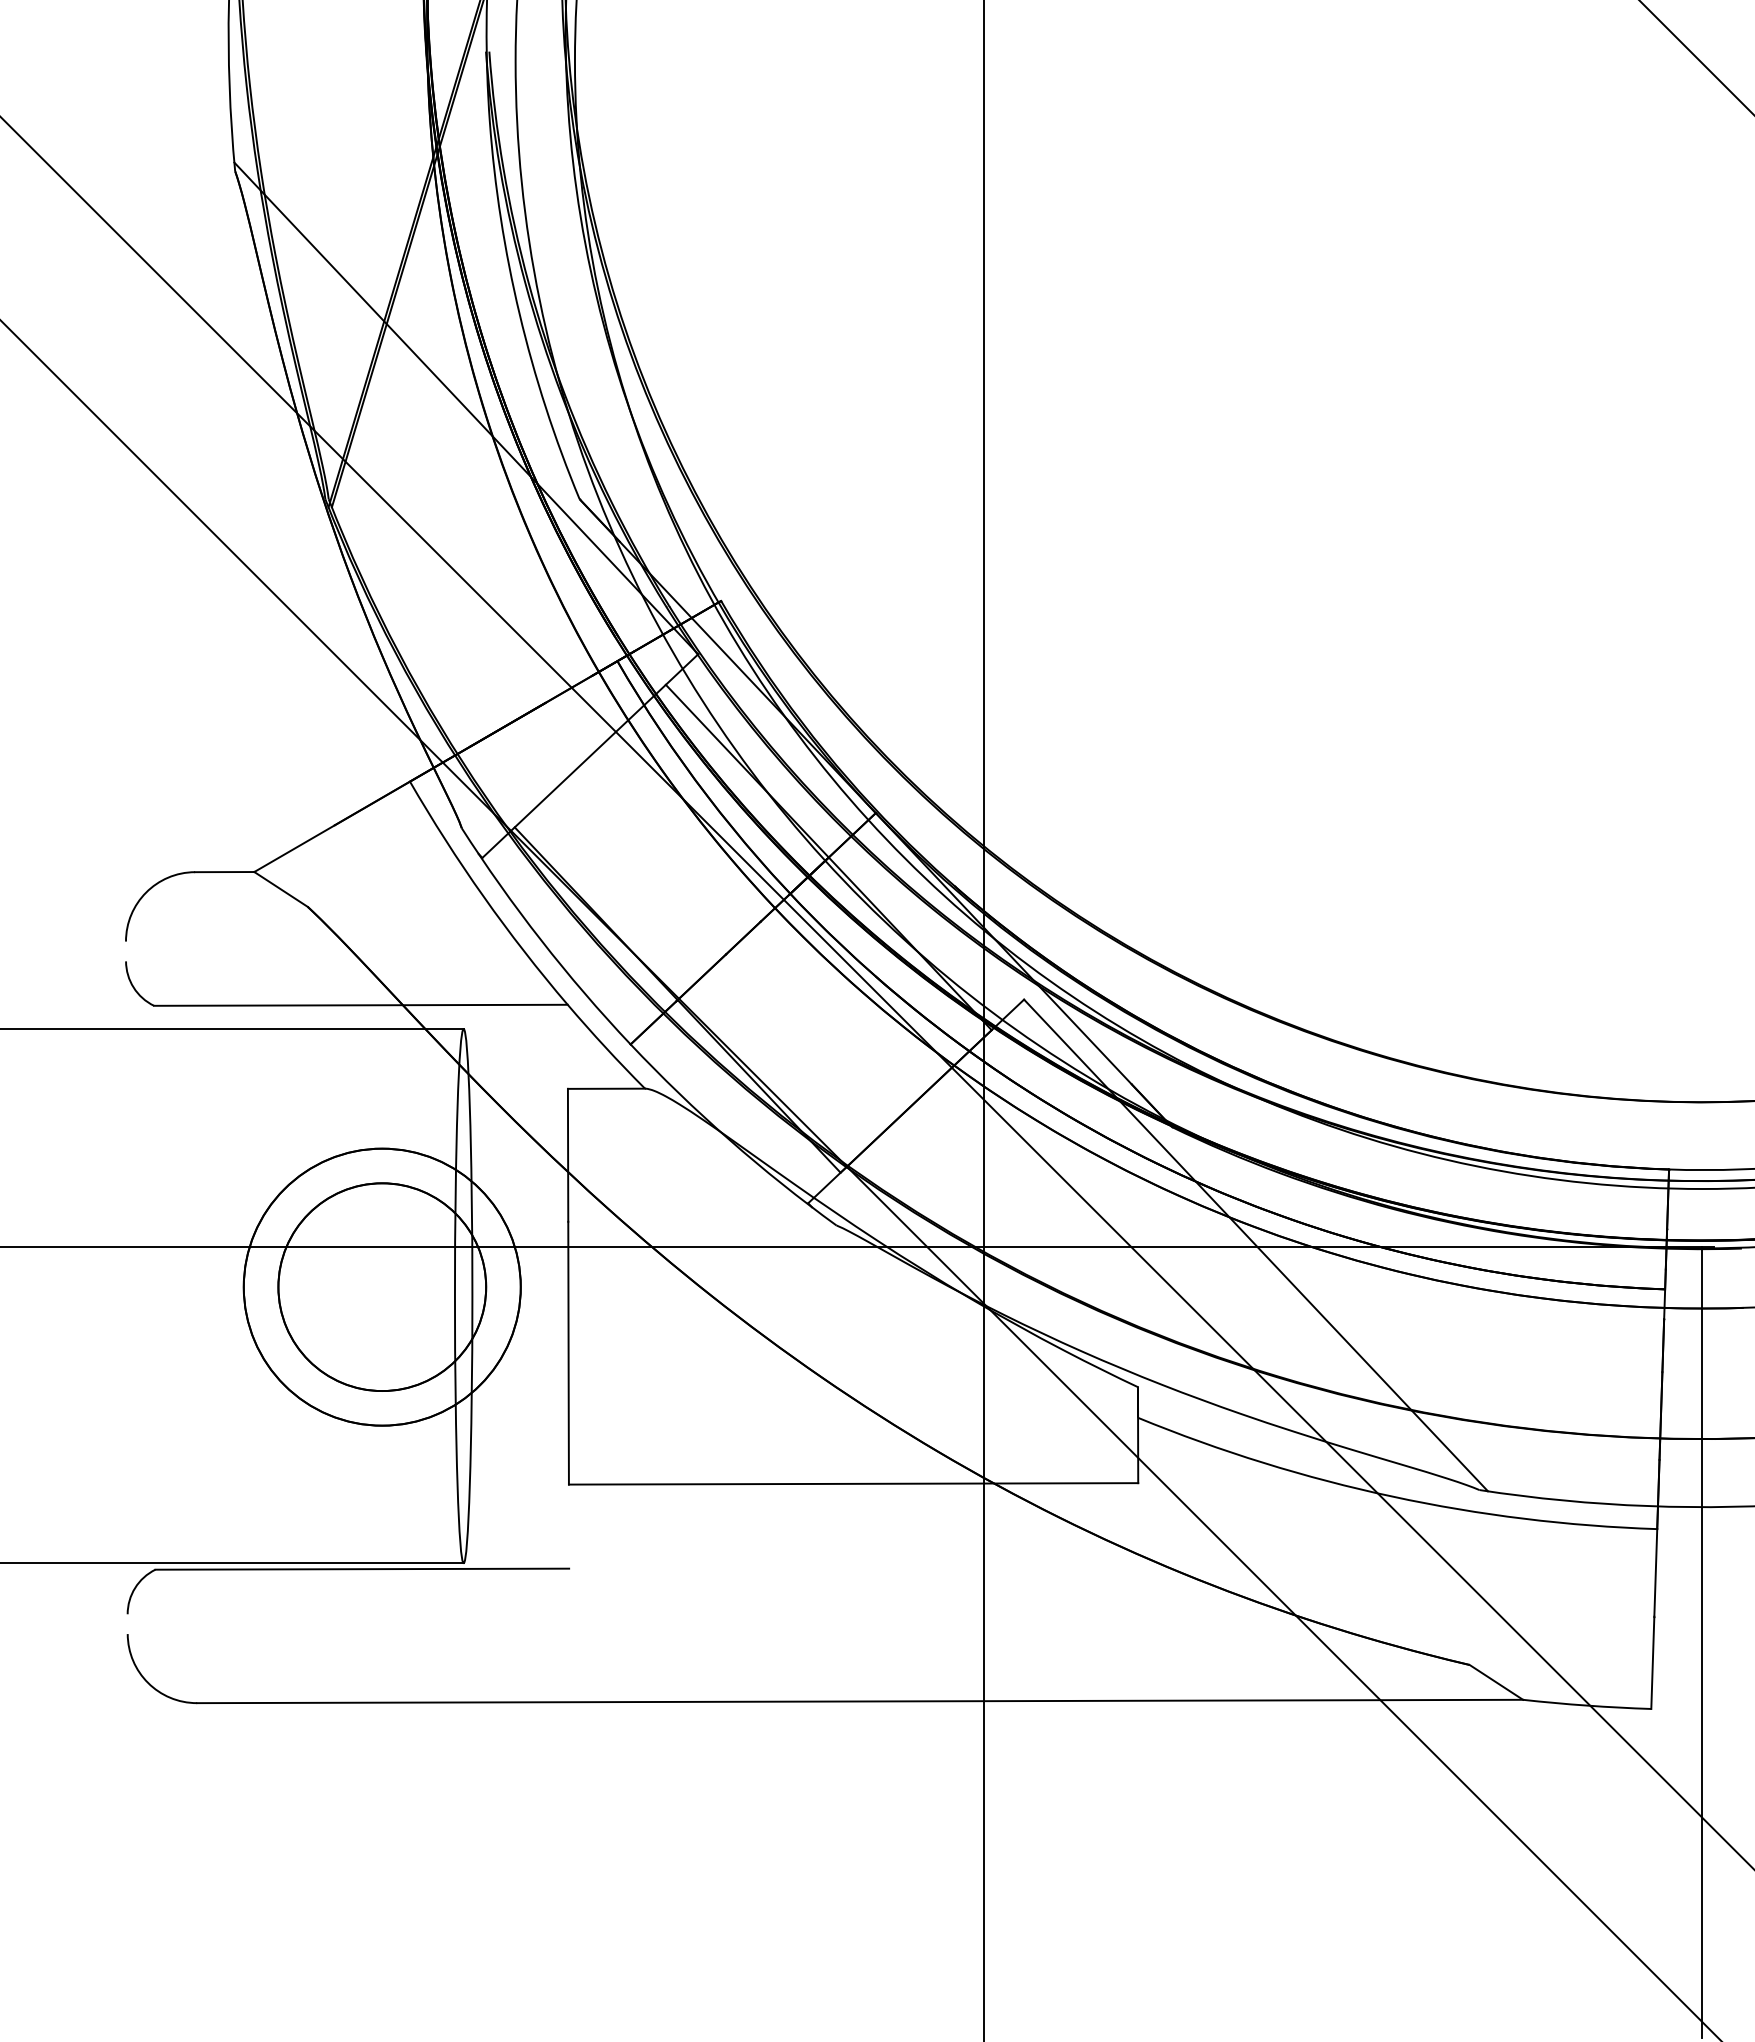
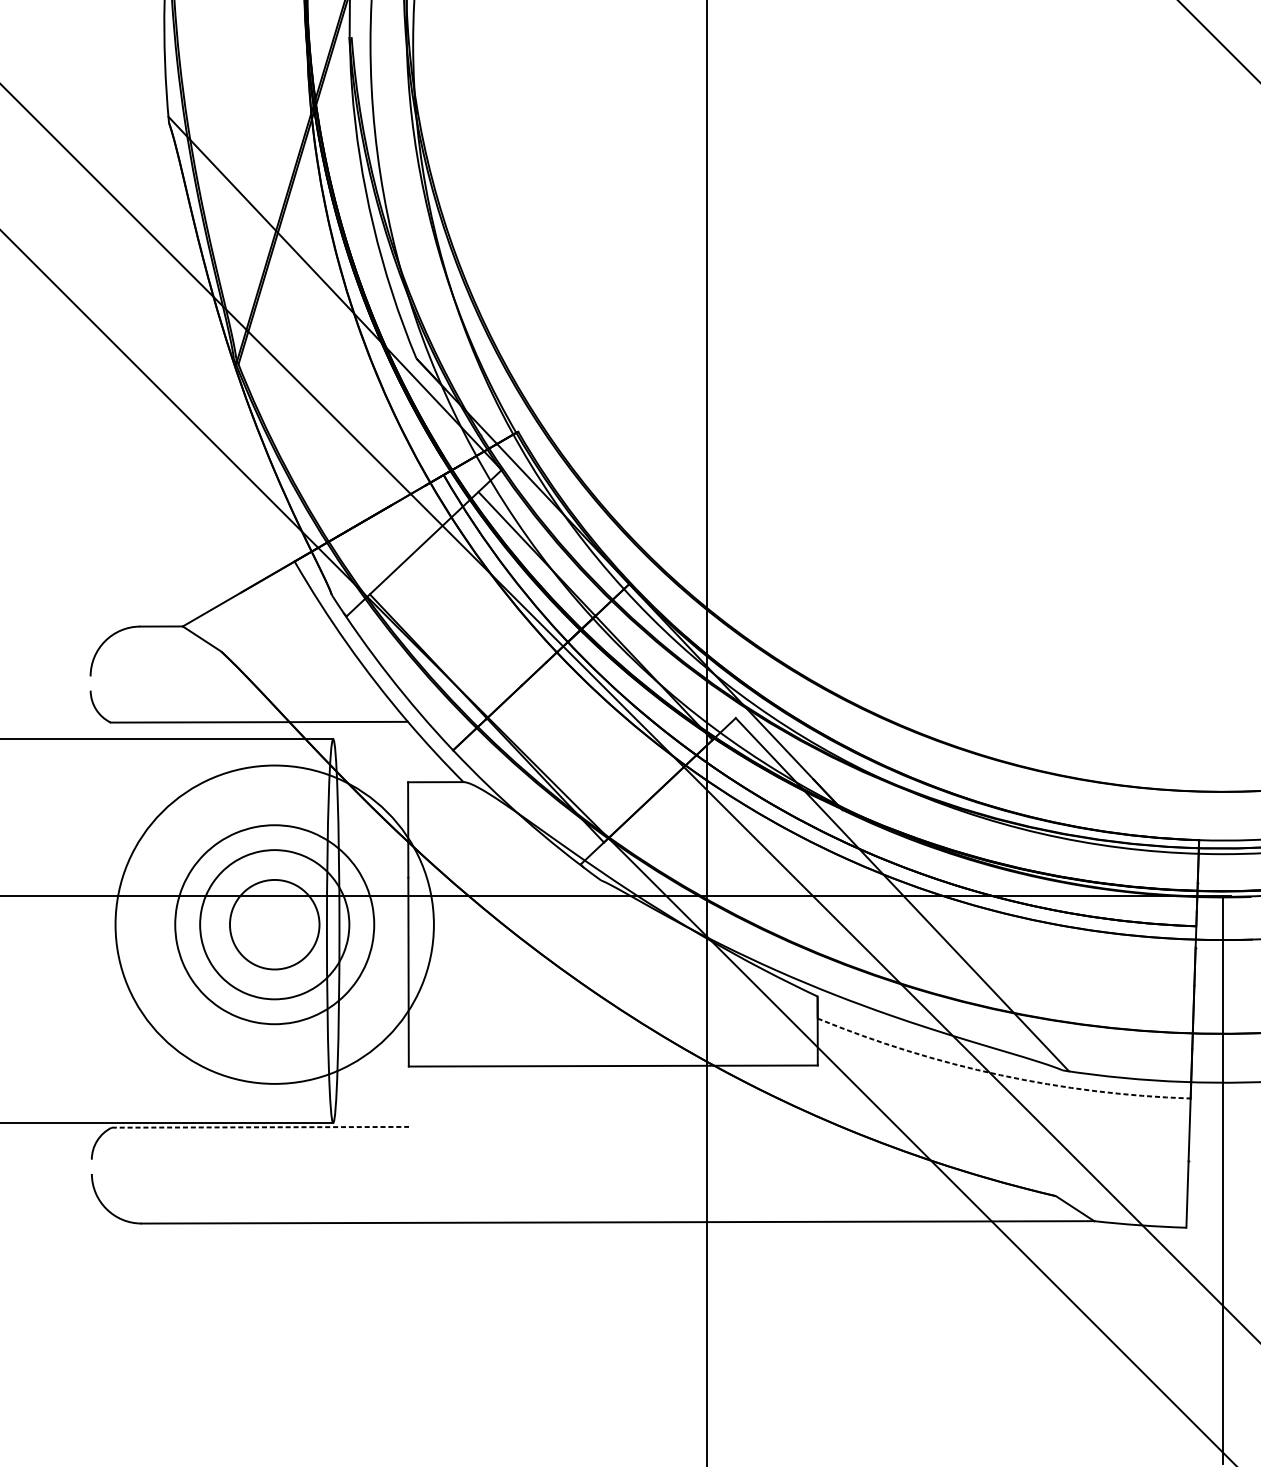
circle: (381, 1286) -> (274, 924), size x1.6
circle: (382, 1287) -> (274, 924), size x0.6
arc: (1392, 1496) -> (1000, 1075), solid -> dashed
line: (362, 1569) -> (260, 1127), solid -> dashed

